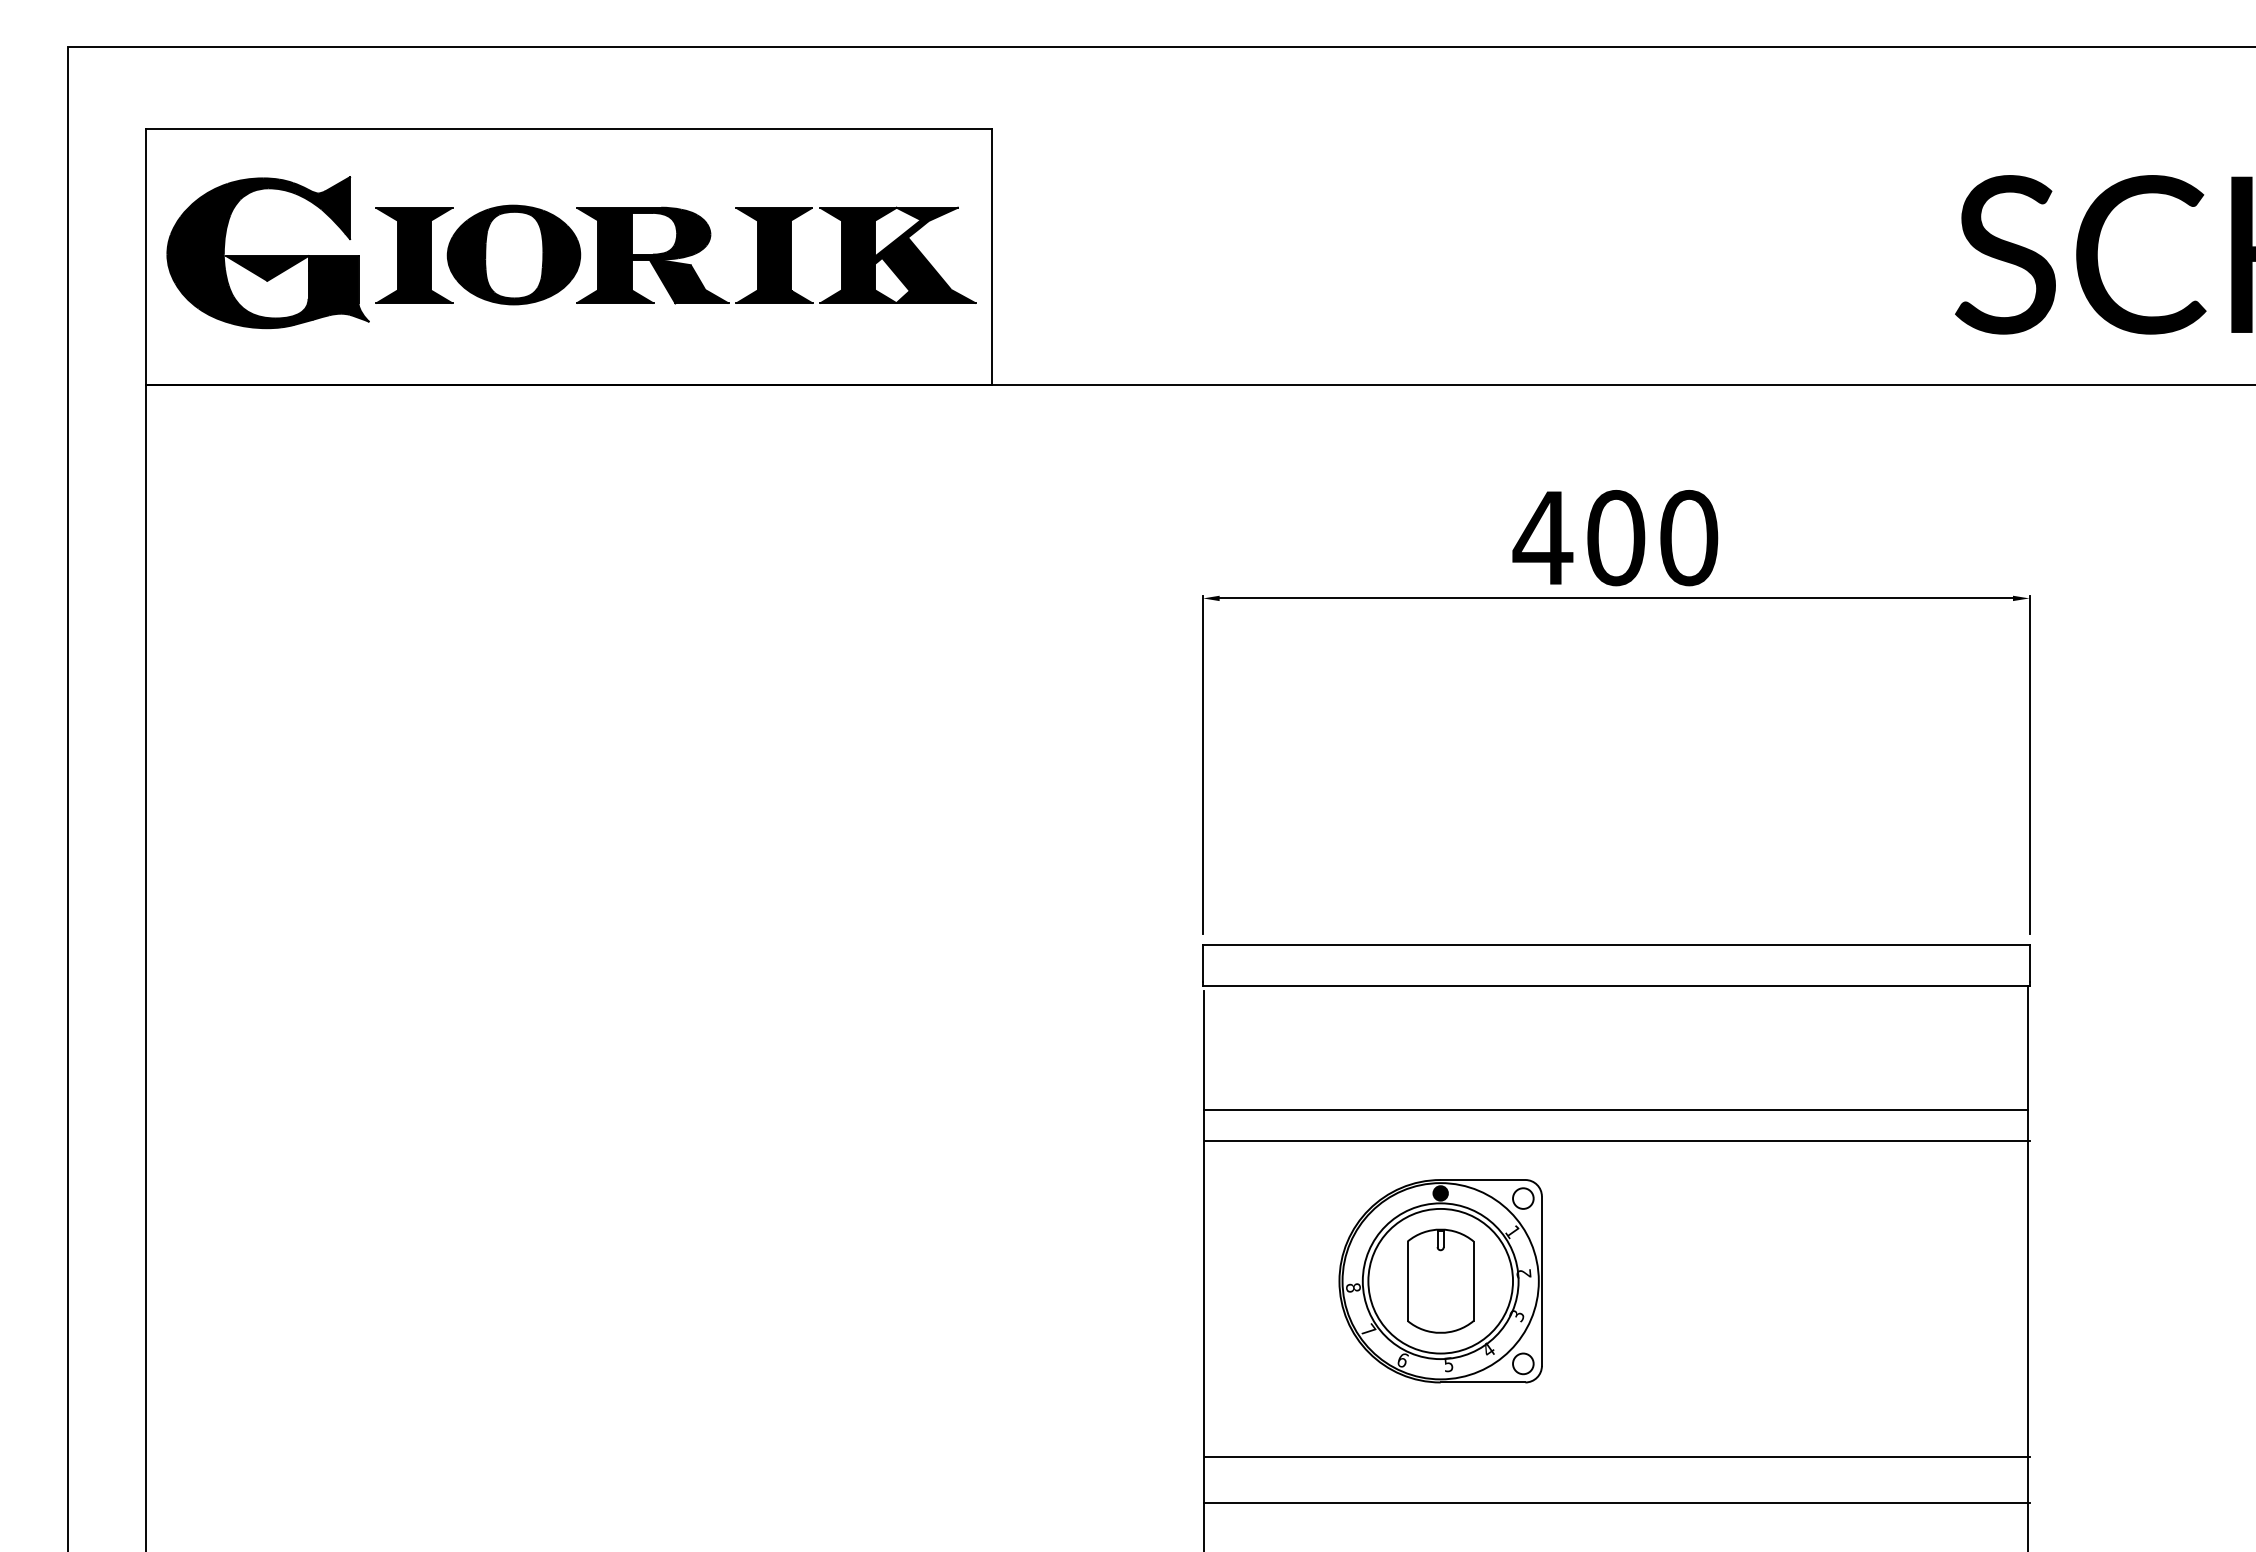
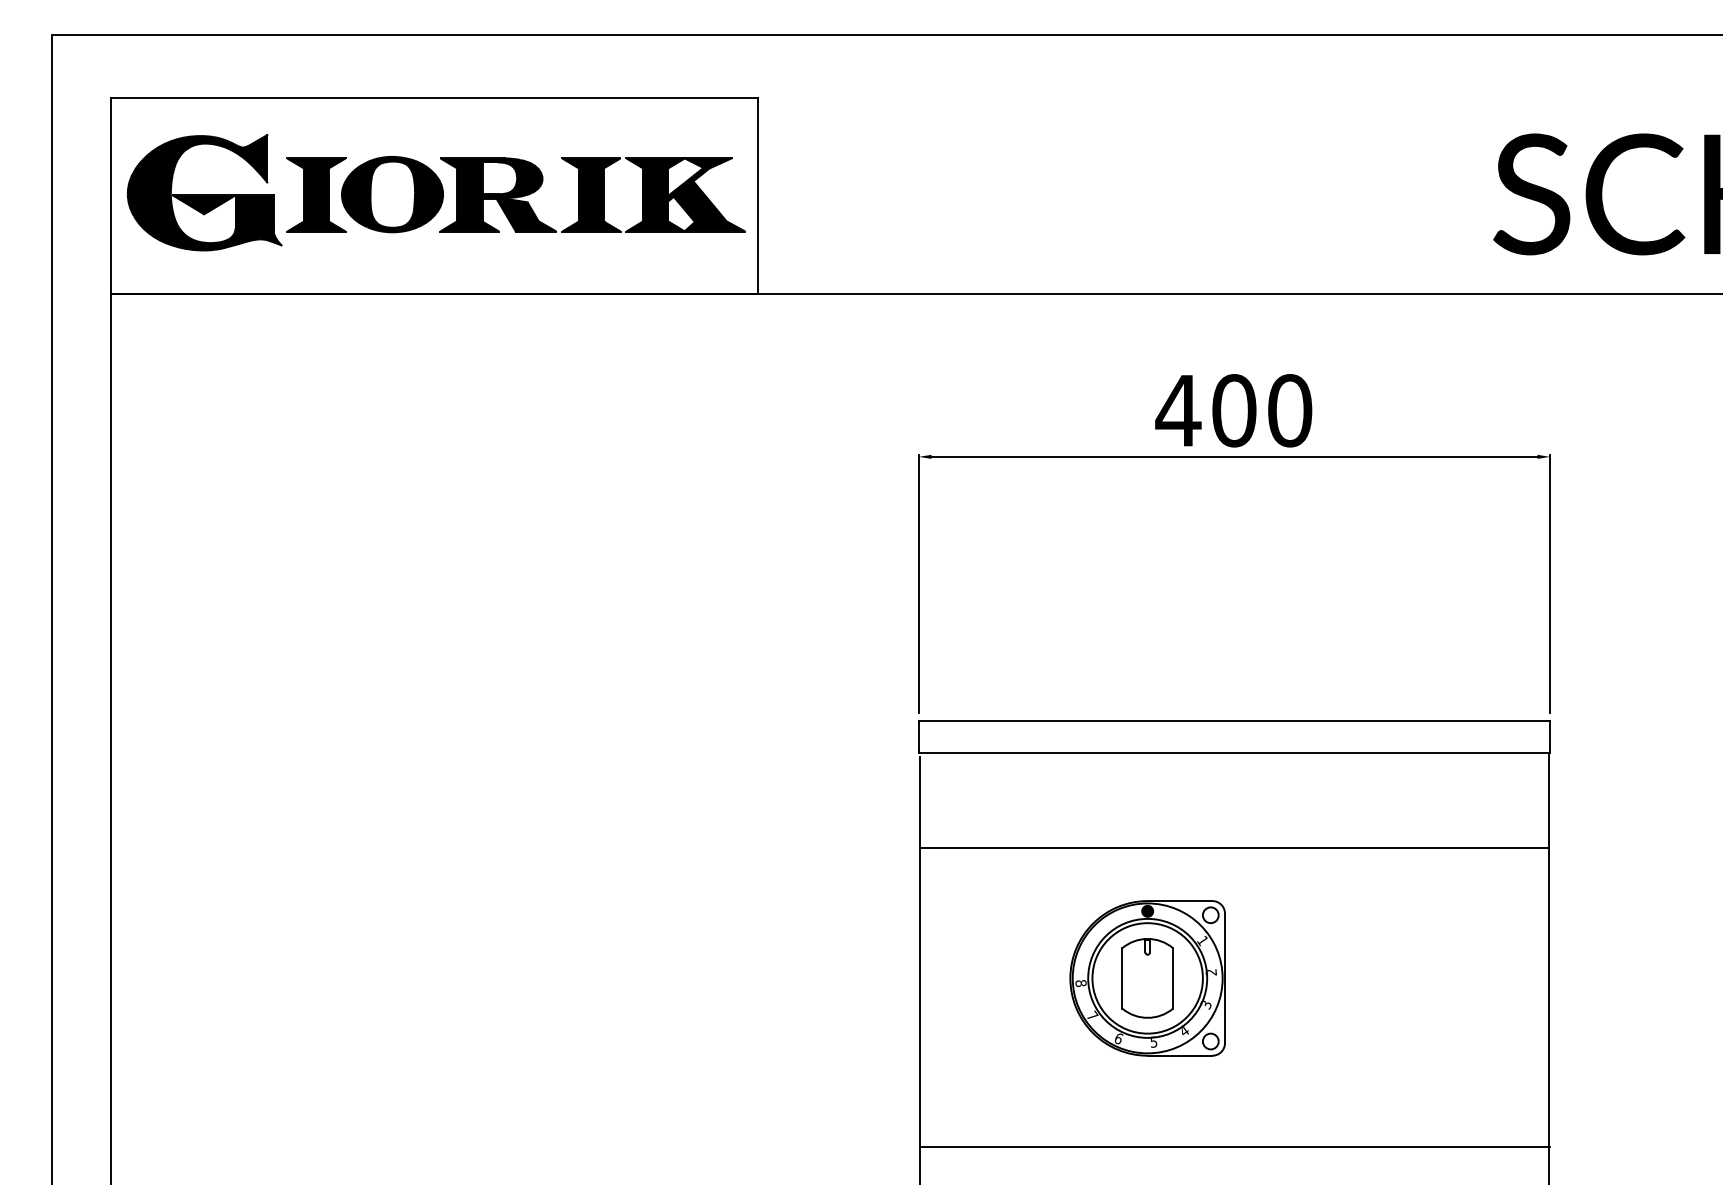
line: (1617, 1140) -> (1235, 870), removed
part: (1440, 1281) -> (1147, 978), moved
line: (1617, 1457) -> (1235, 1113), removed

